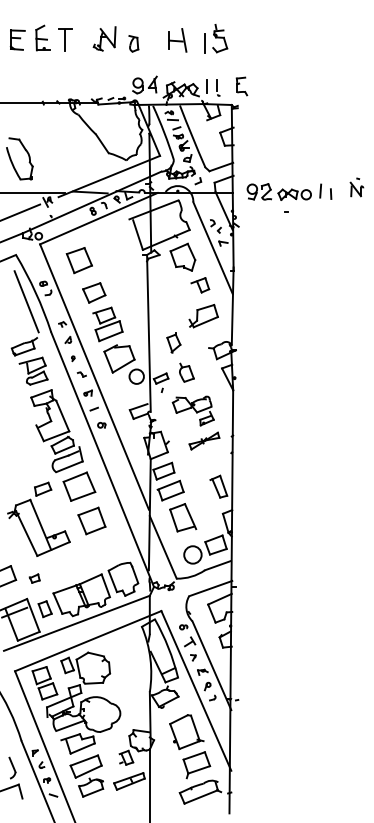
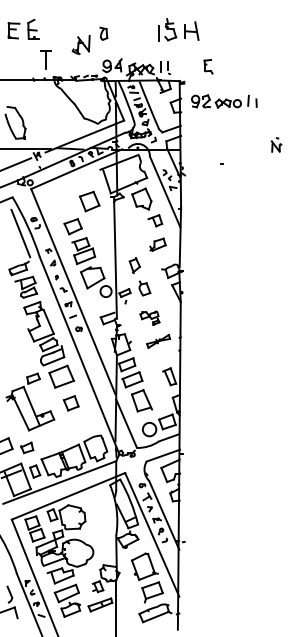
part: (103, 38) -> (80, 44), moved
part: (64, 39) -> (45, 59), moved
part: (177, 39) -> (191, 30), moved
part: (241, 86) -> (208, 66), moved
part: (289, 191) -> (224, 101), moved
part: (79, 260) -> (89, 201), moved
part: (203, 315) -> (157, 244), size x0.7
part: (192, 411) -> (149, 318), size x0.6
part: (90, 521) -> (70, 403), size x0.7
part: (33, 578) -> (26, 447), size x1.6

